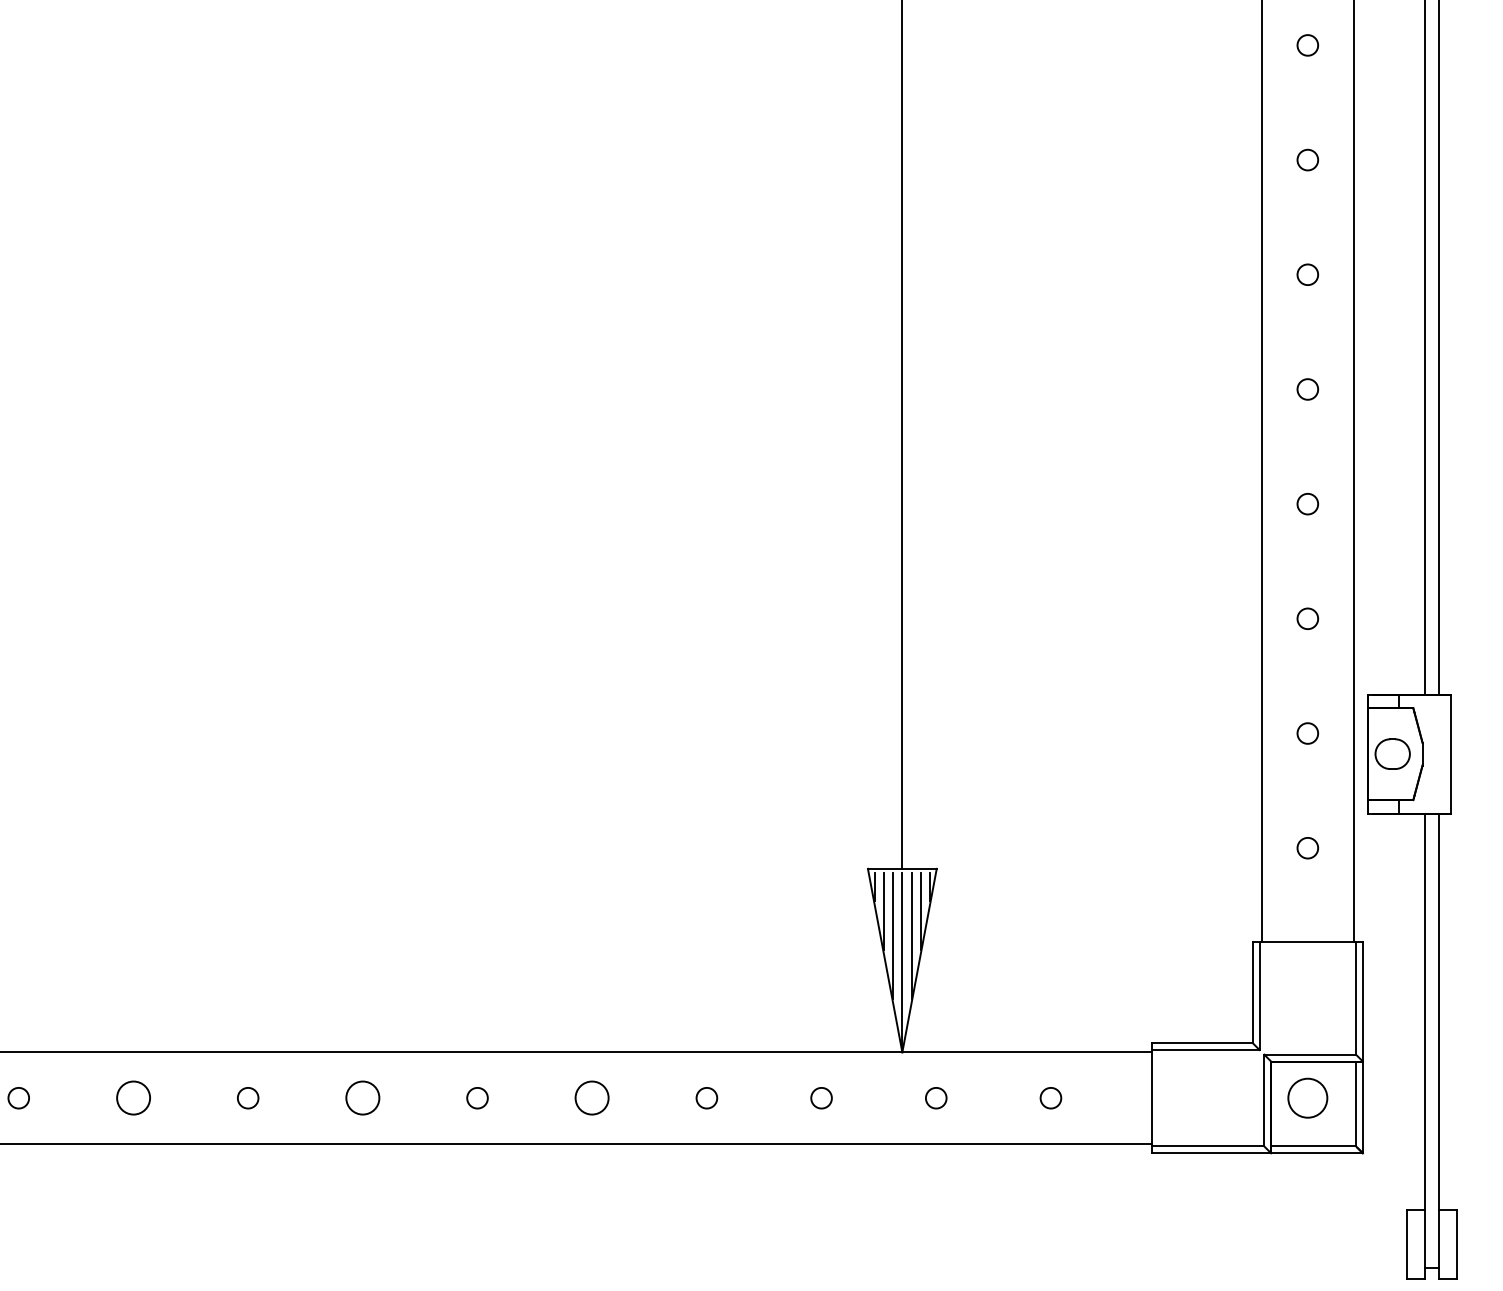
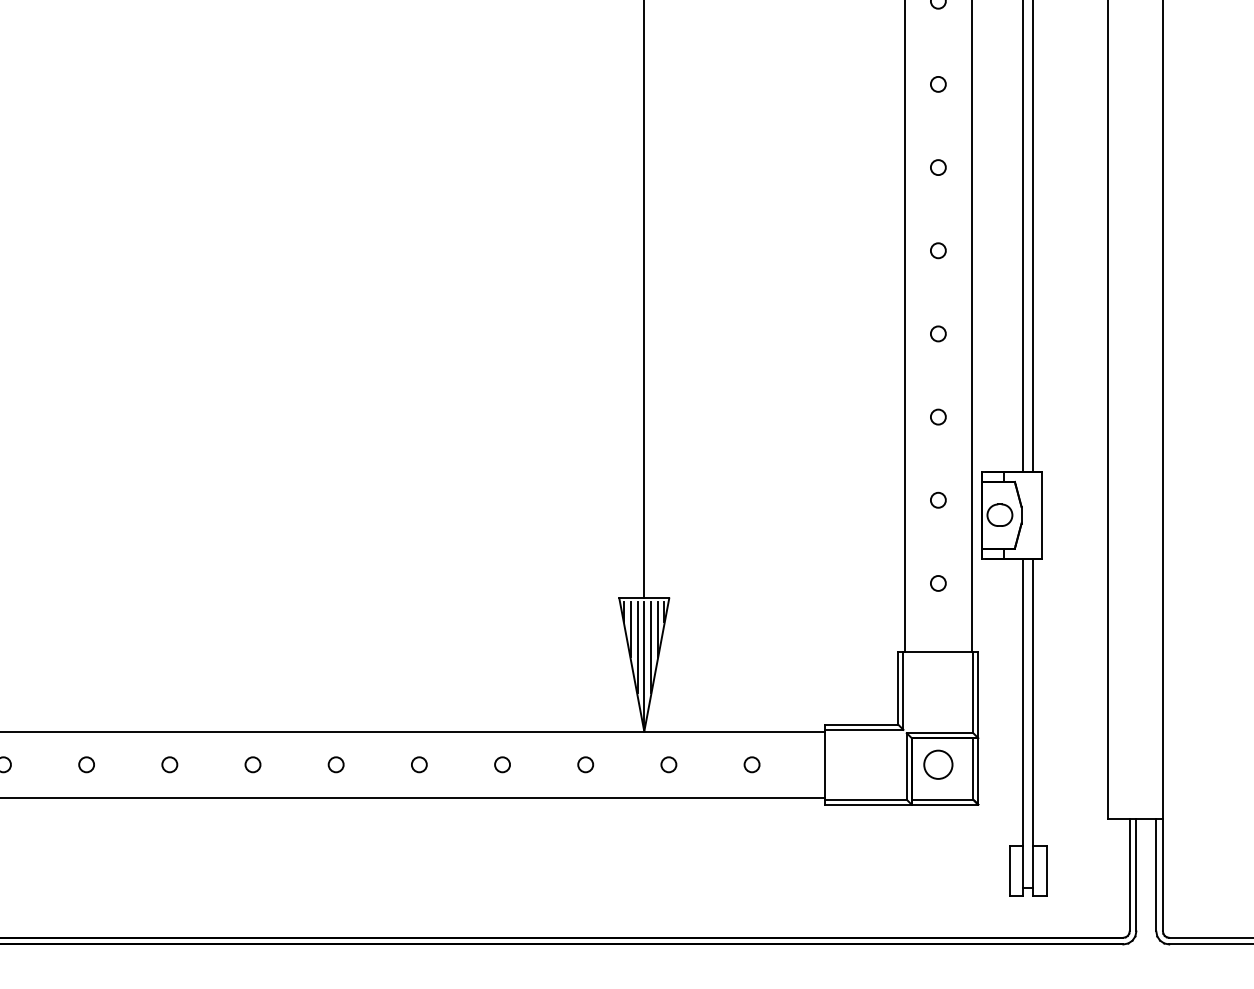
circle: (133, 1097) -> (86, 764), size x0.62
circle: (362, 1097) -> (252, 764), size x0.62
circle: (592, 1097) -> (419, 764), size x0.62

